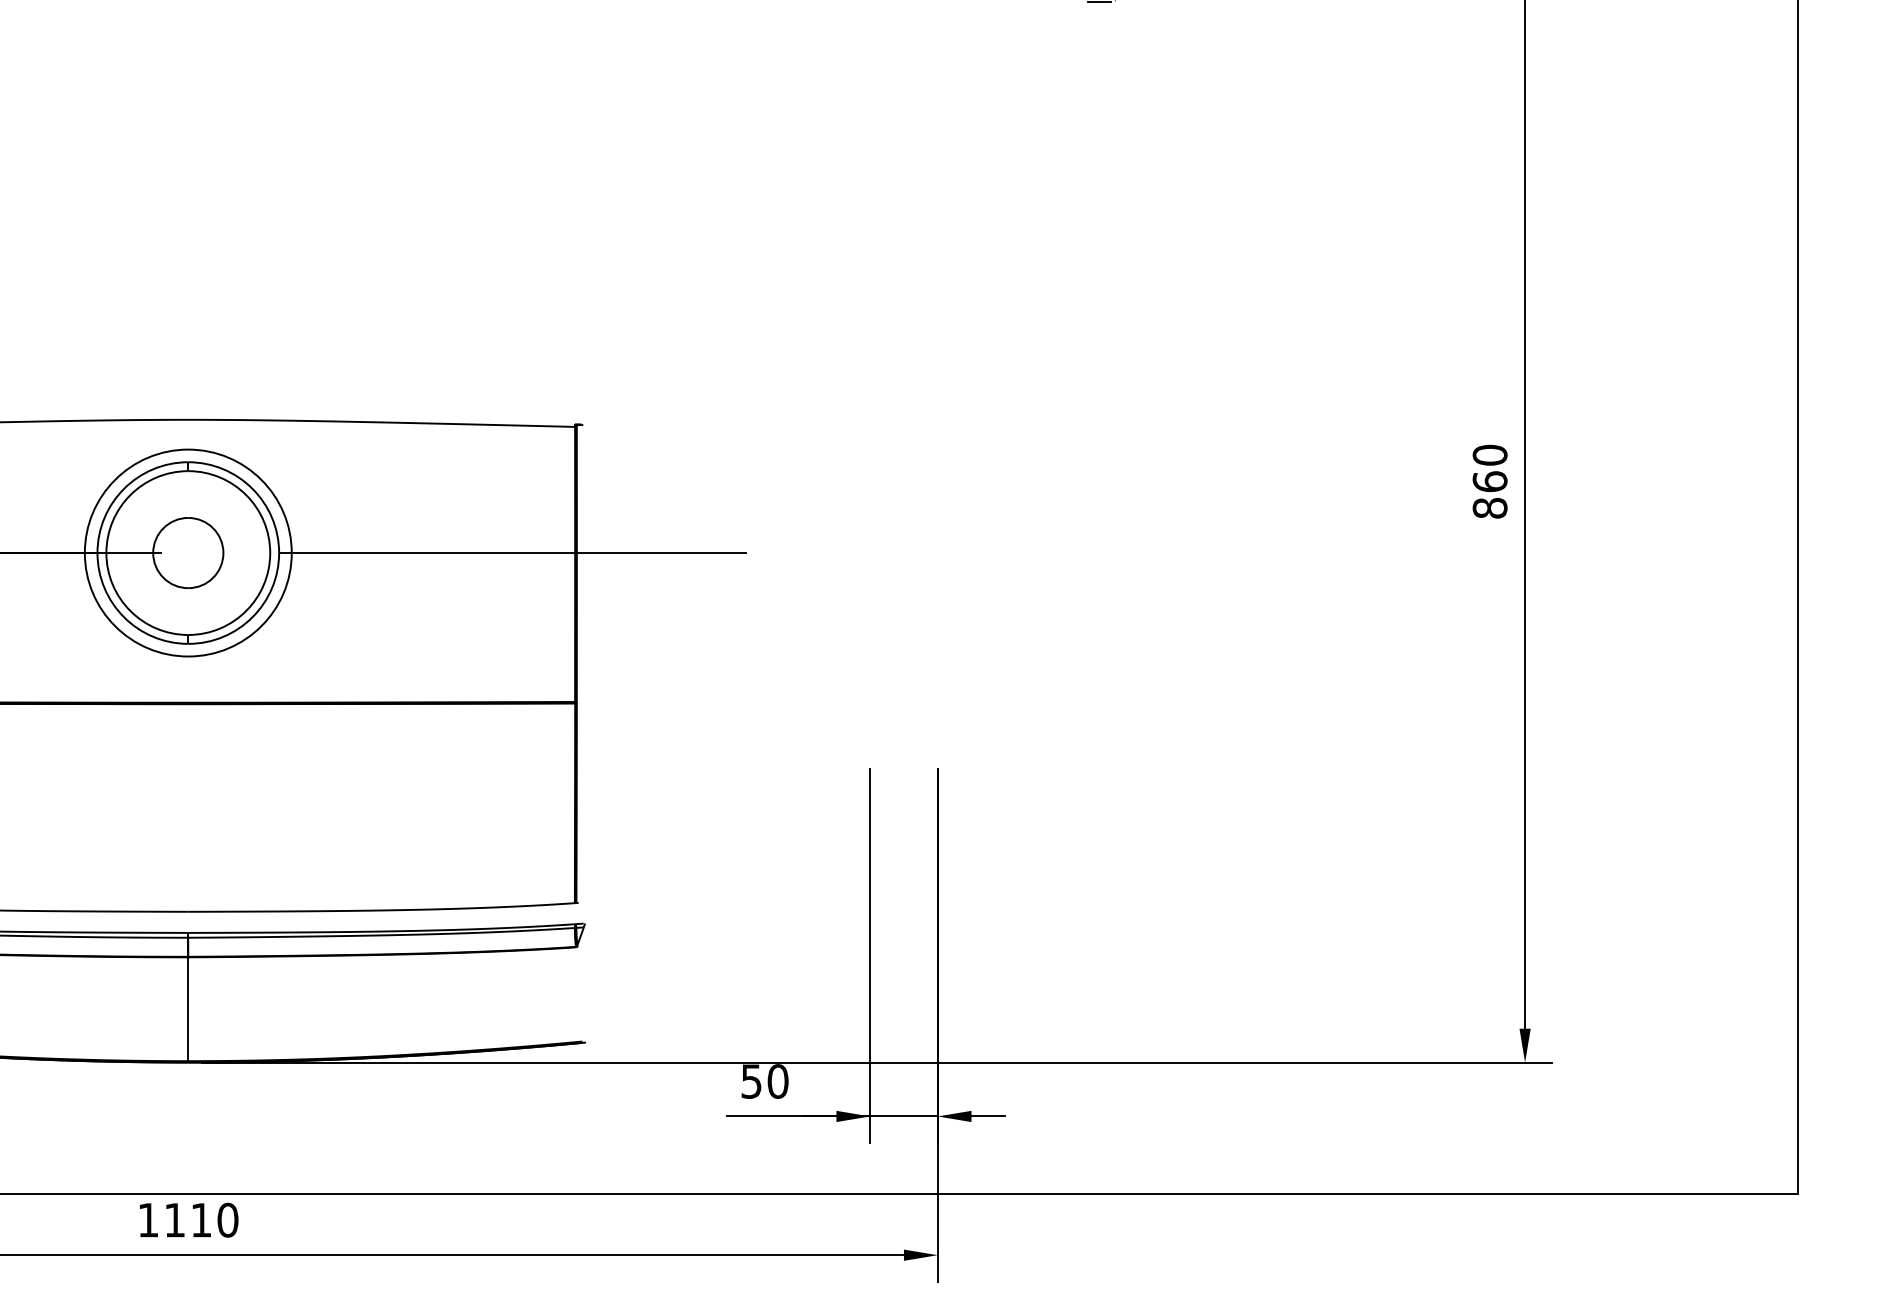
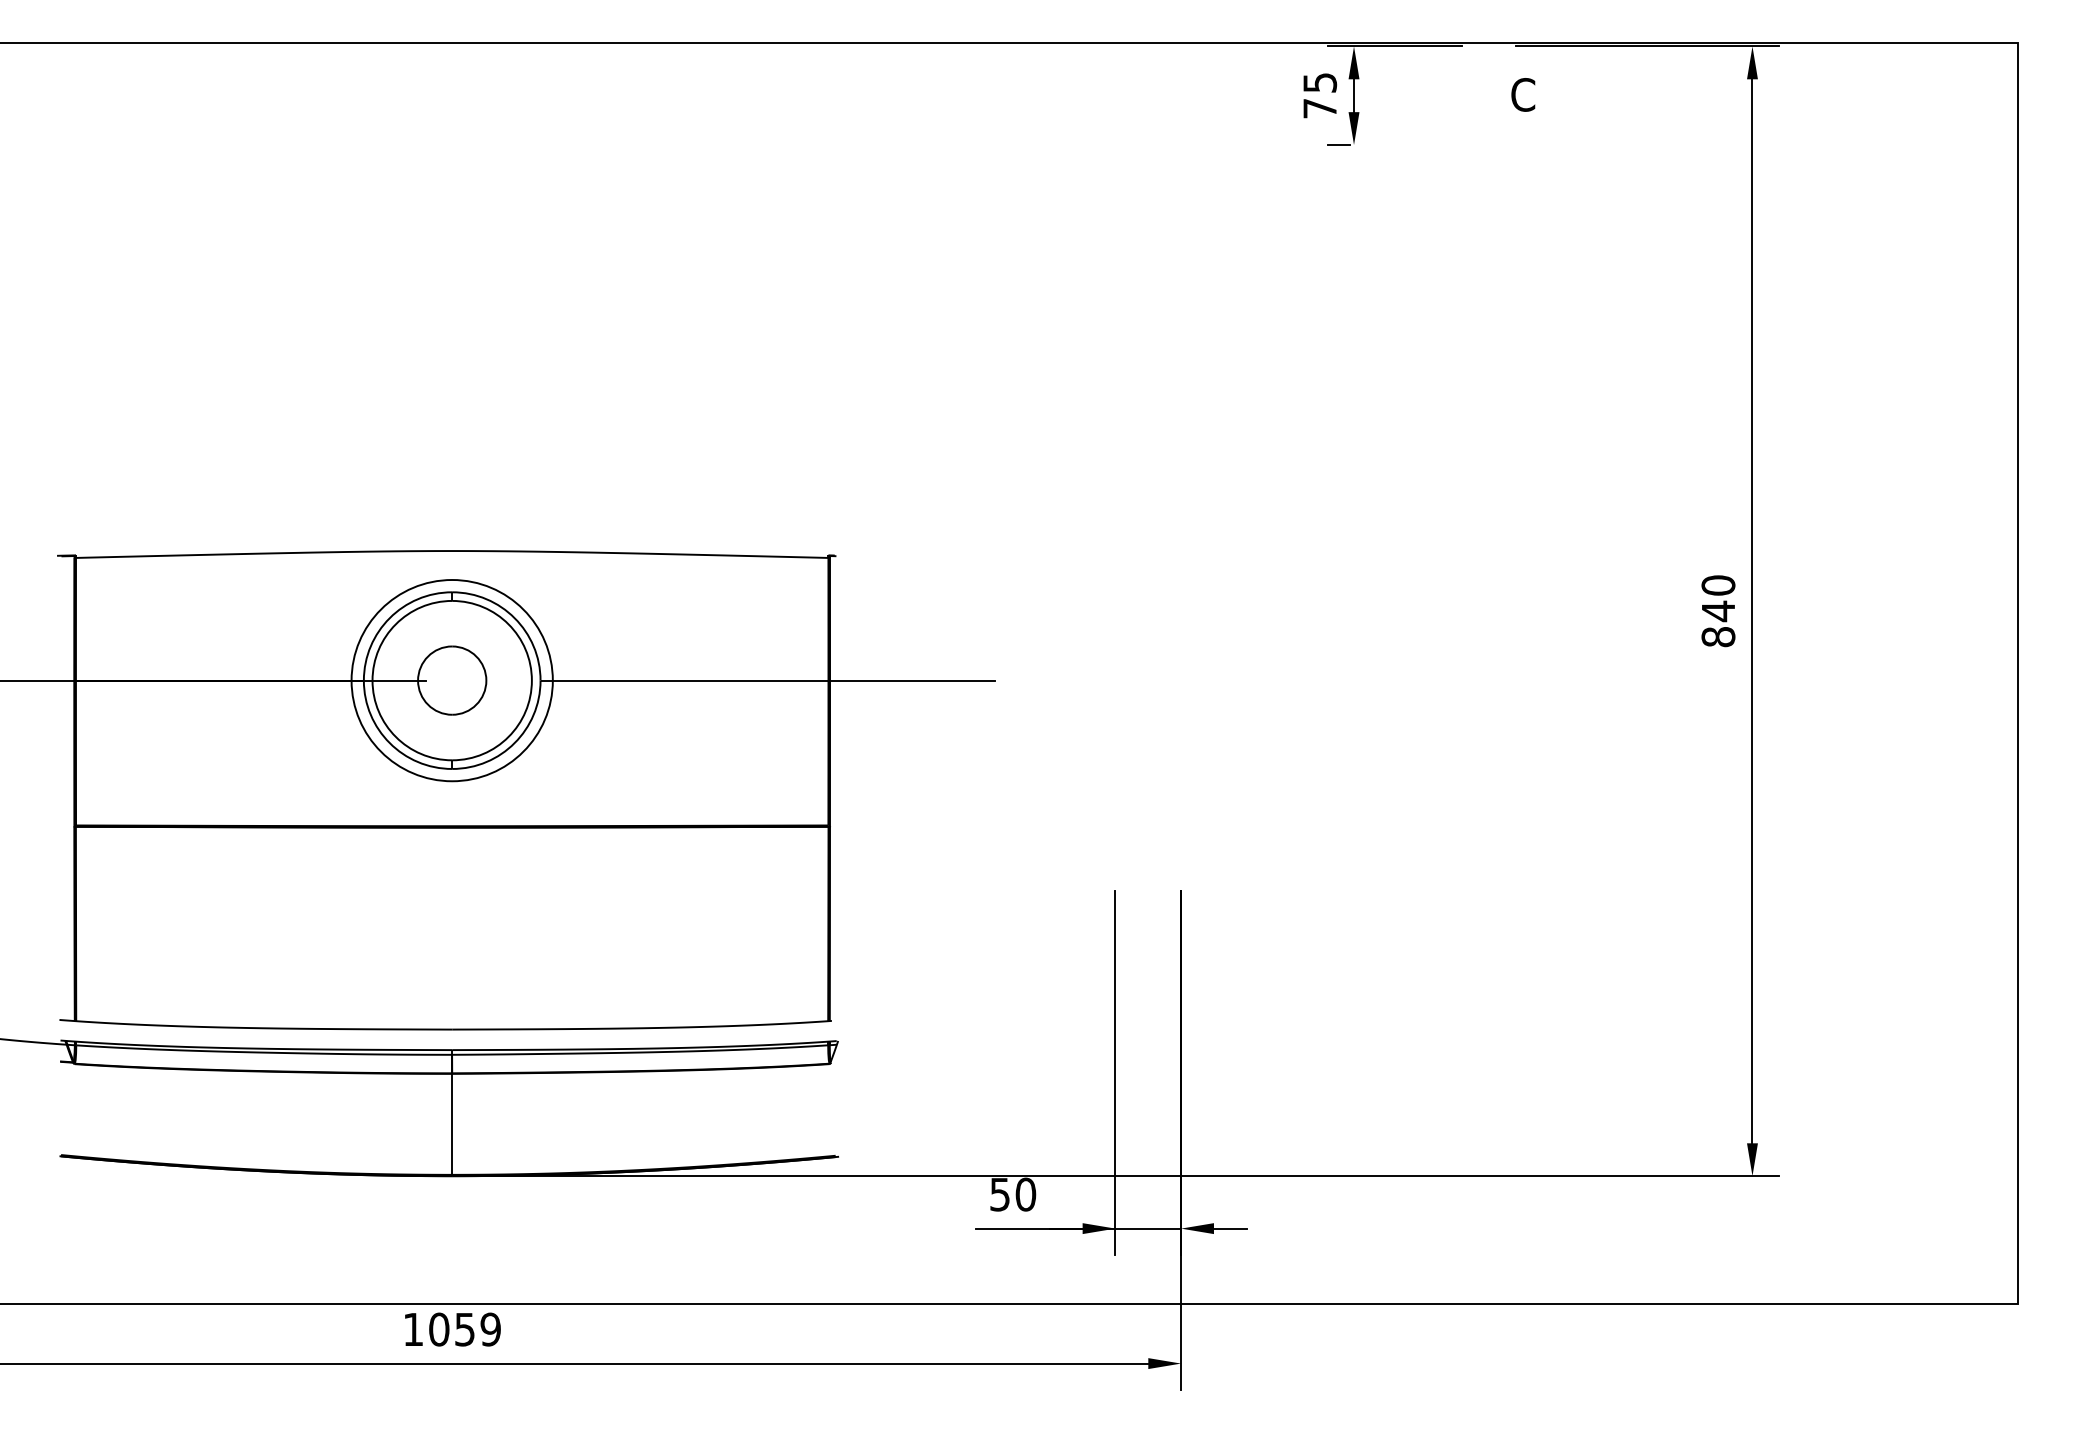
text: (1490, 481) -> (1718, 611), 860 -> 840
text: (200, 1220) -> (464, 1329), 1110 -> 1059

